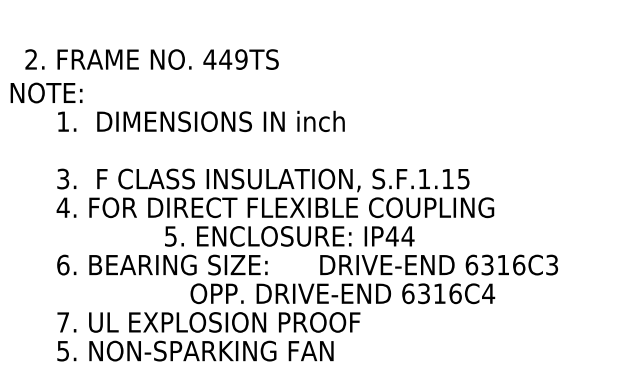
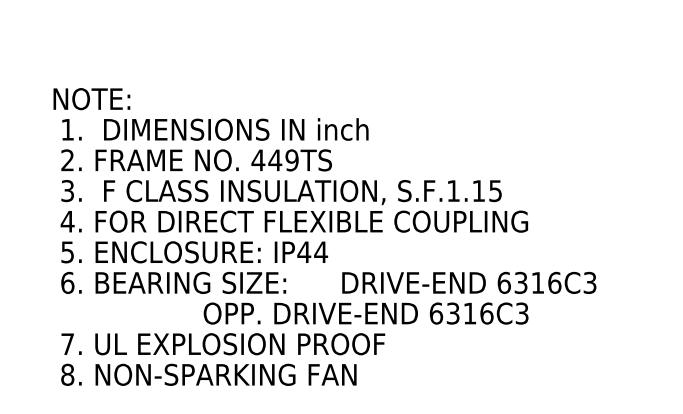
text: (151, 59) -> (196, 160), moved
text: (46, 93) -> (91, 99), moved
text: (289, 236) -> (194, 252), moved
text: (488, 293) -> (522, 313), 6316C4 -> 6316C3
text: (63, 350) -> (67, 374), 5. -> 8.

